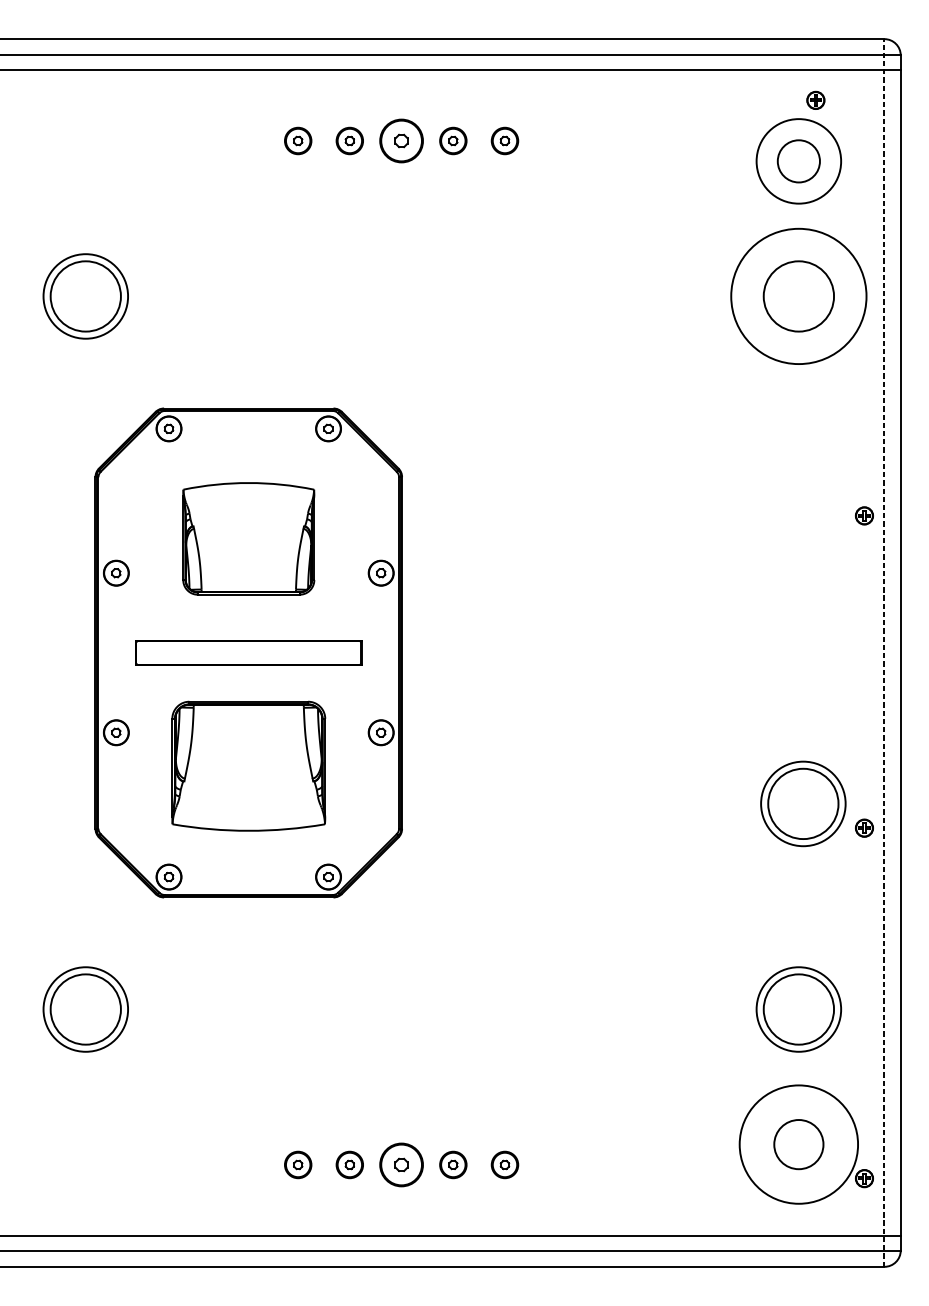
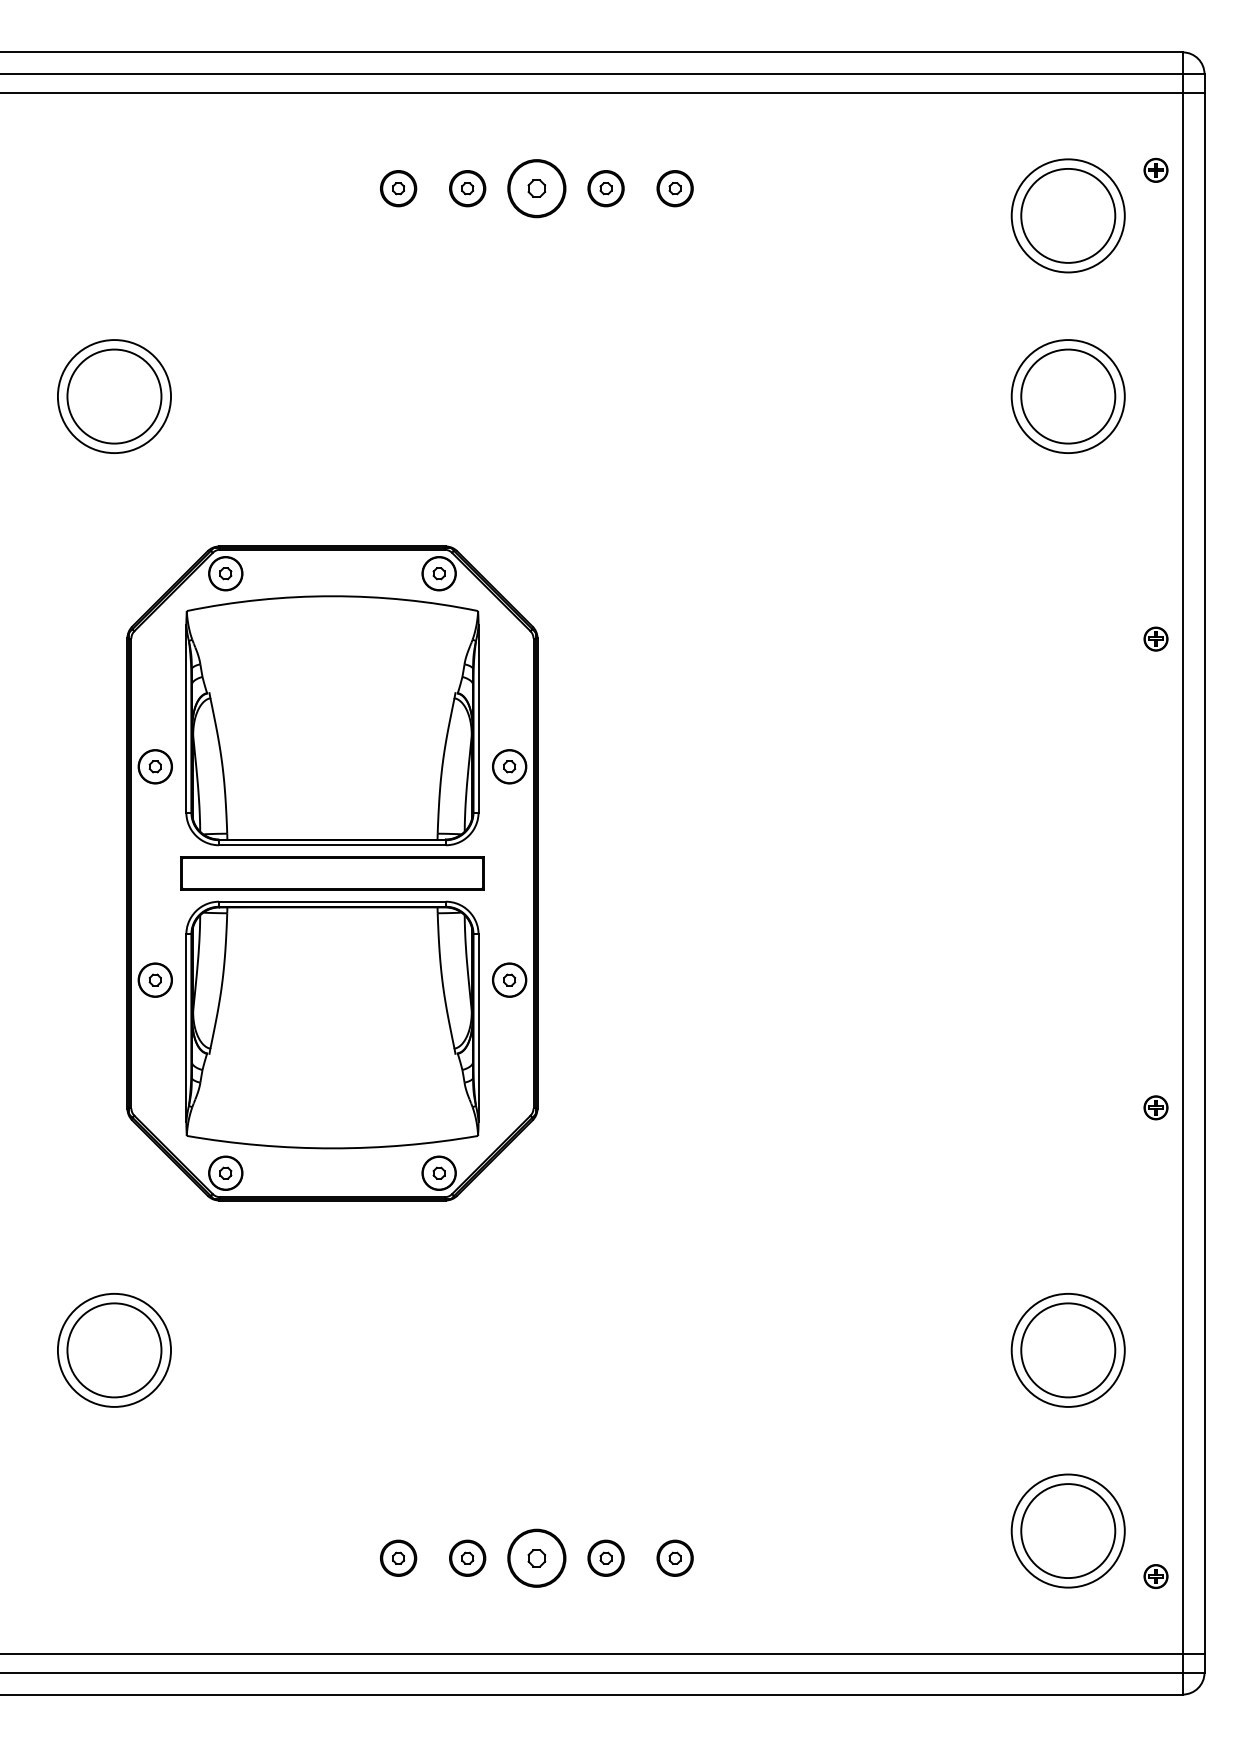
part: (815, 99) -> (1155, 169), moved
circle: (799, 161) -> (1068, 215), size x1.67
circle: (798, 296) -> (1067, 396), size x0.62
part: (864, 515) -> (1155, 638), moved
part: (248, 538) -> (332, 720), size x1.67
line: (884, 652) -> (1182, 872), dashed -> solid
part: (248, 765) -> (332, 1024), size x1.43
part: (802, 804) -> (1073, 1075), removed
circle: (798, 1144) -> (1067, 1530), size x0.71
circle: (799, 1144) -> (1068, 1531), size x1.43

